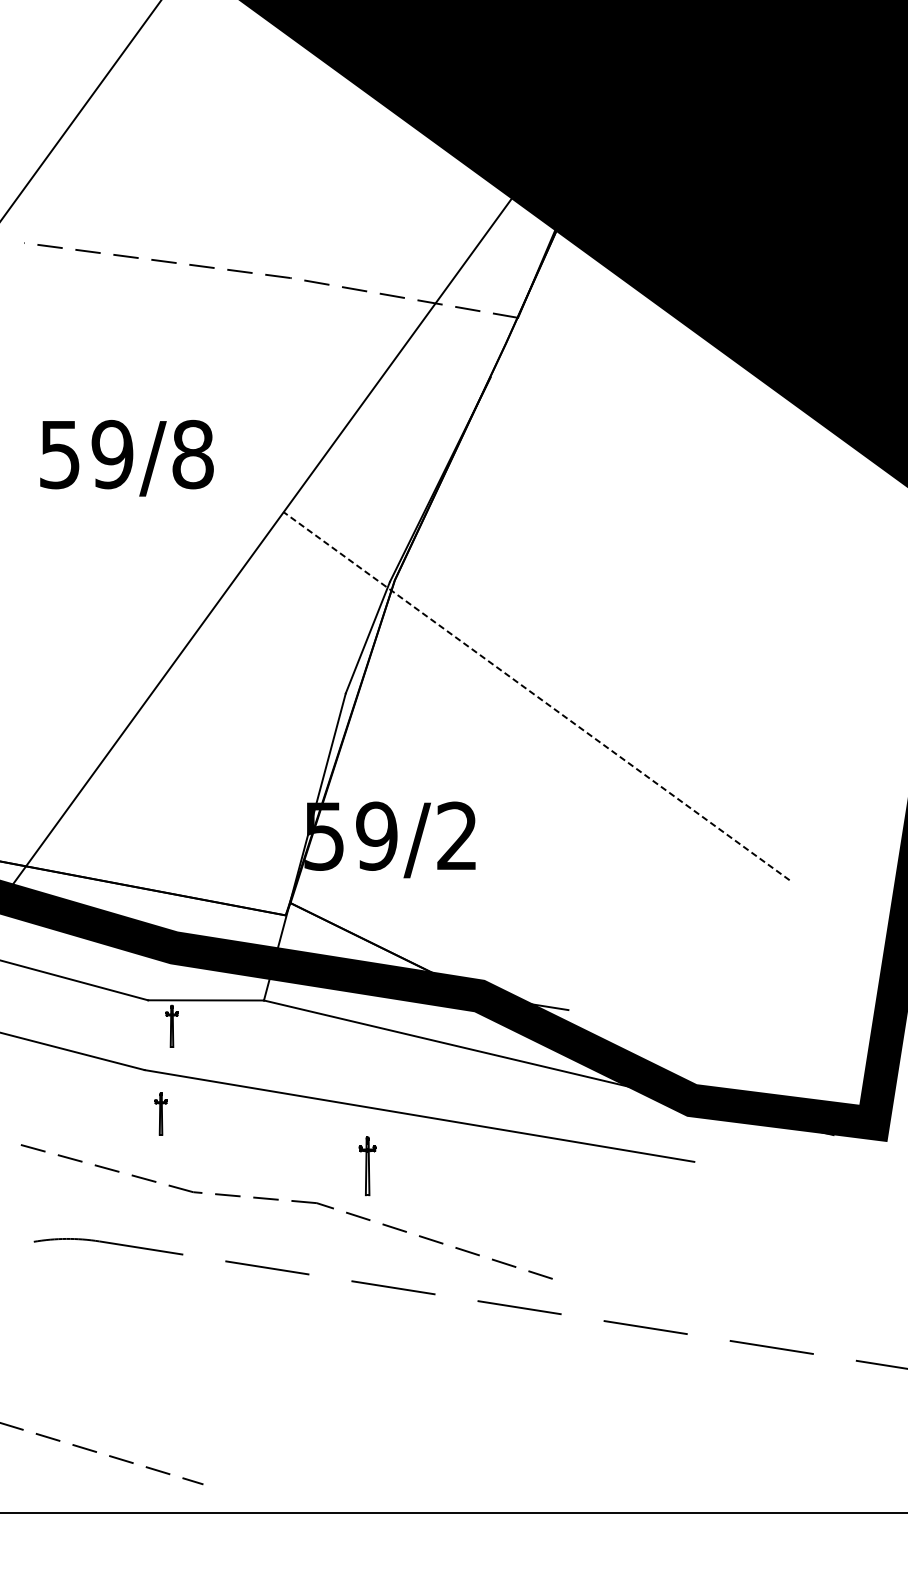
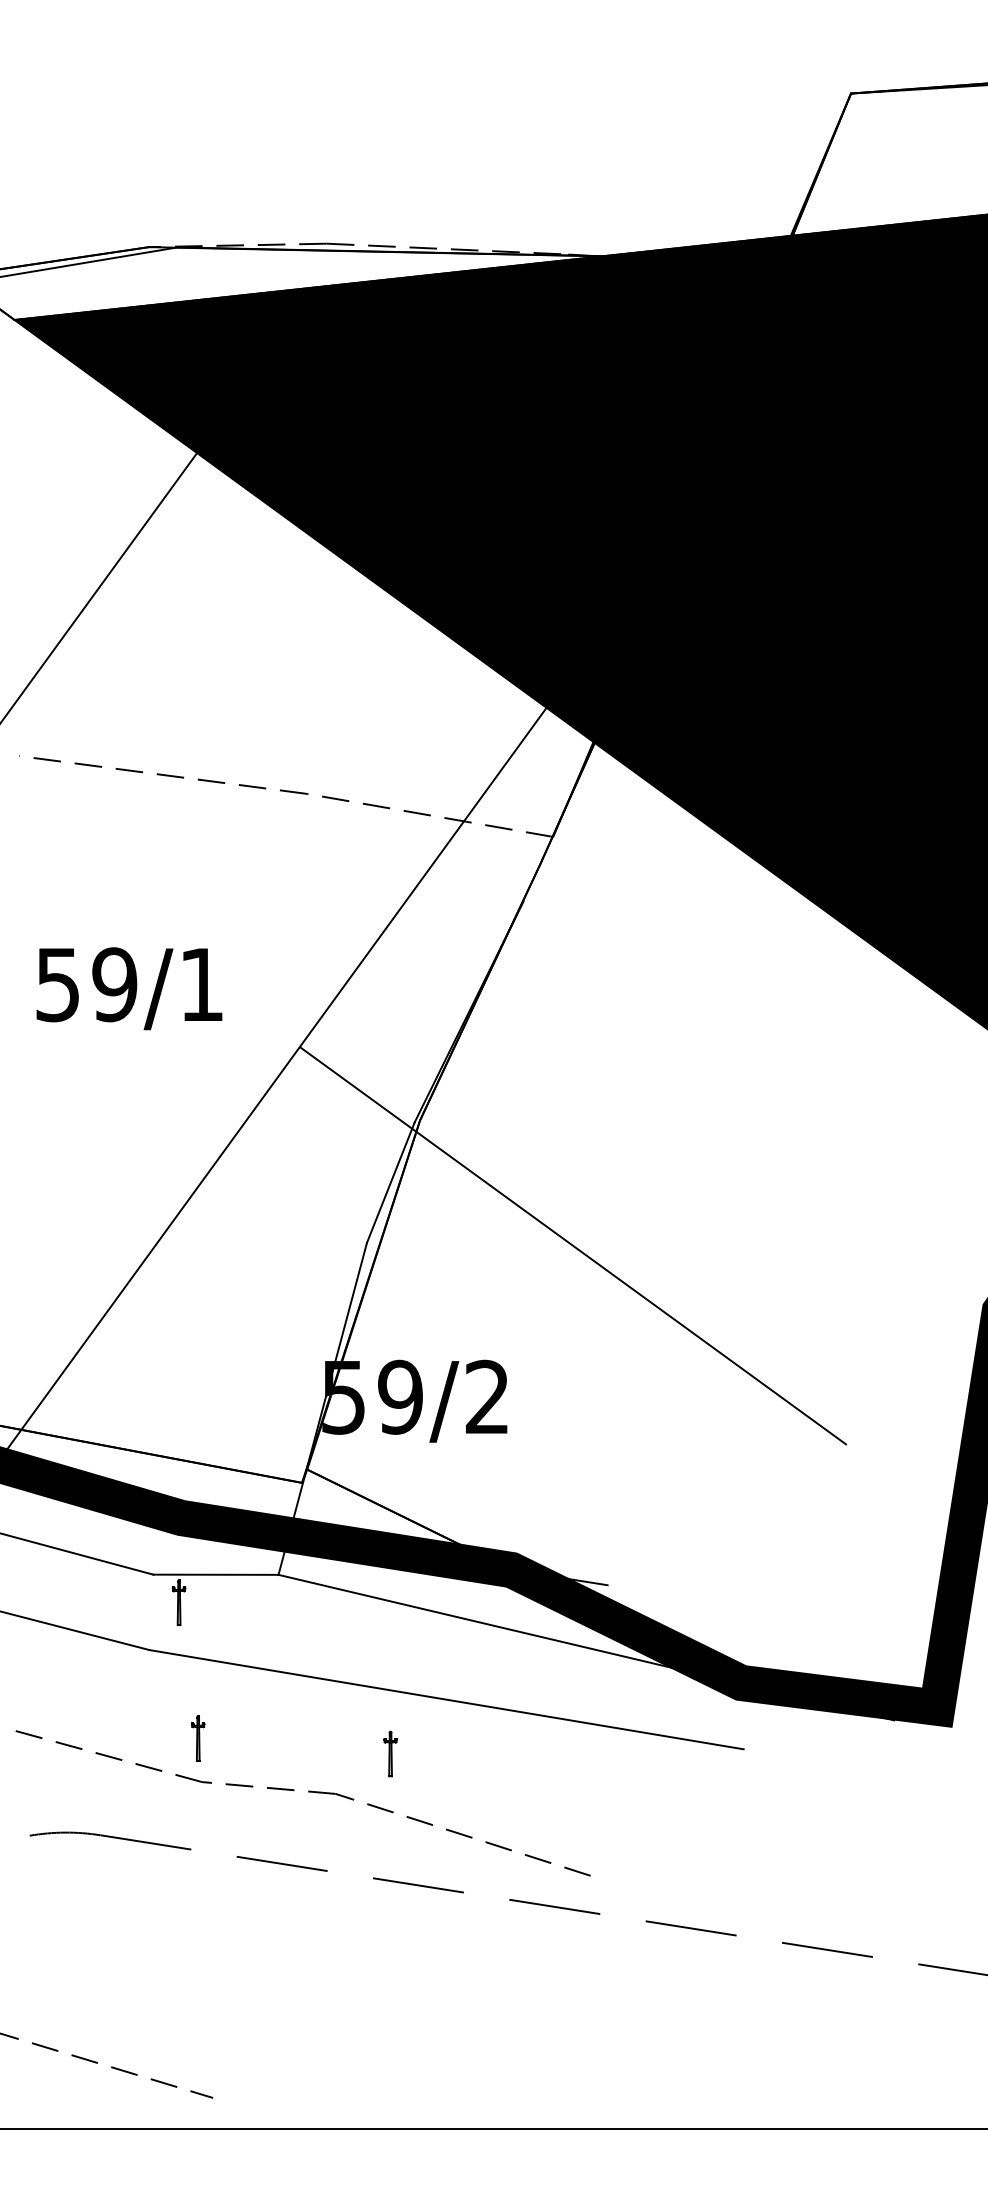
text: (192, 454) -> (201, 984), 59/8 -> 59/1
line: (535, 695) -> (572, 1245), dashed -> solid
part: (161, 1113) -> (198, 1738), moved
part: (367, 1165) -> (390, 1753), size x0.71

